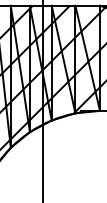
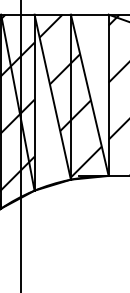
hatch: (90, 51) -> (94, 84), removed
hatch: (63, 66) -> (52, 107), removed

